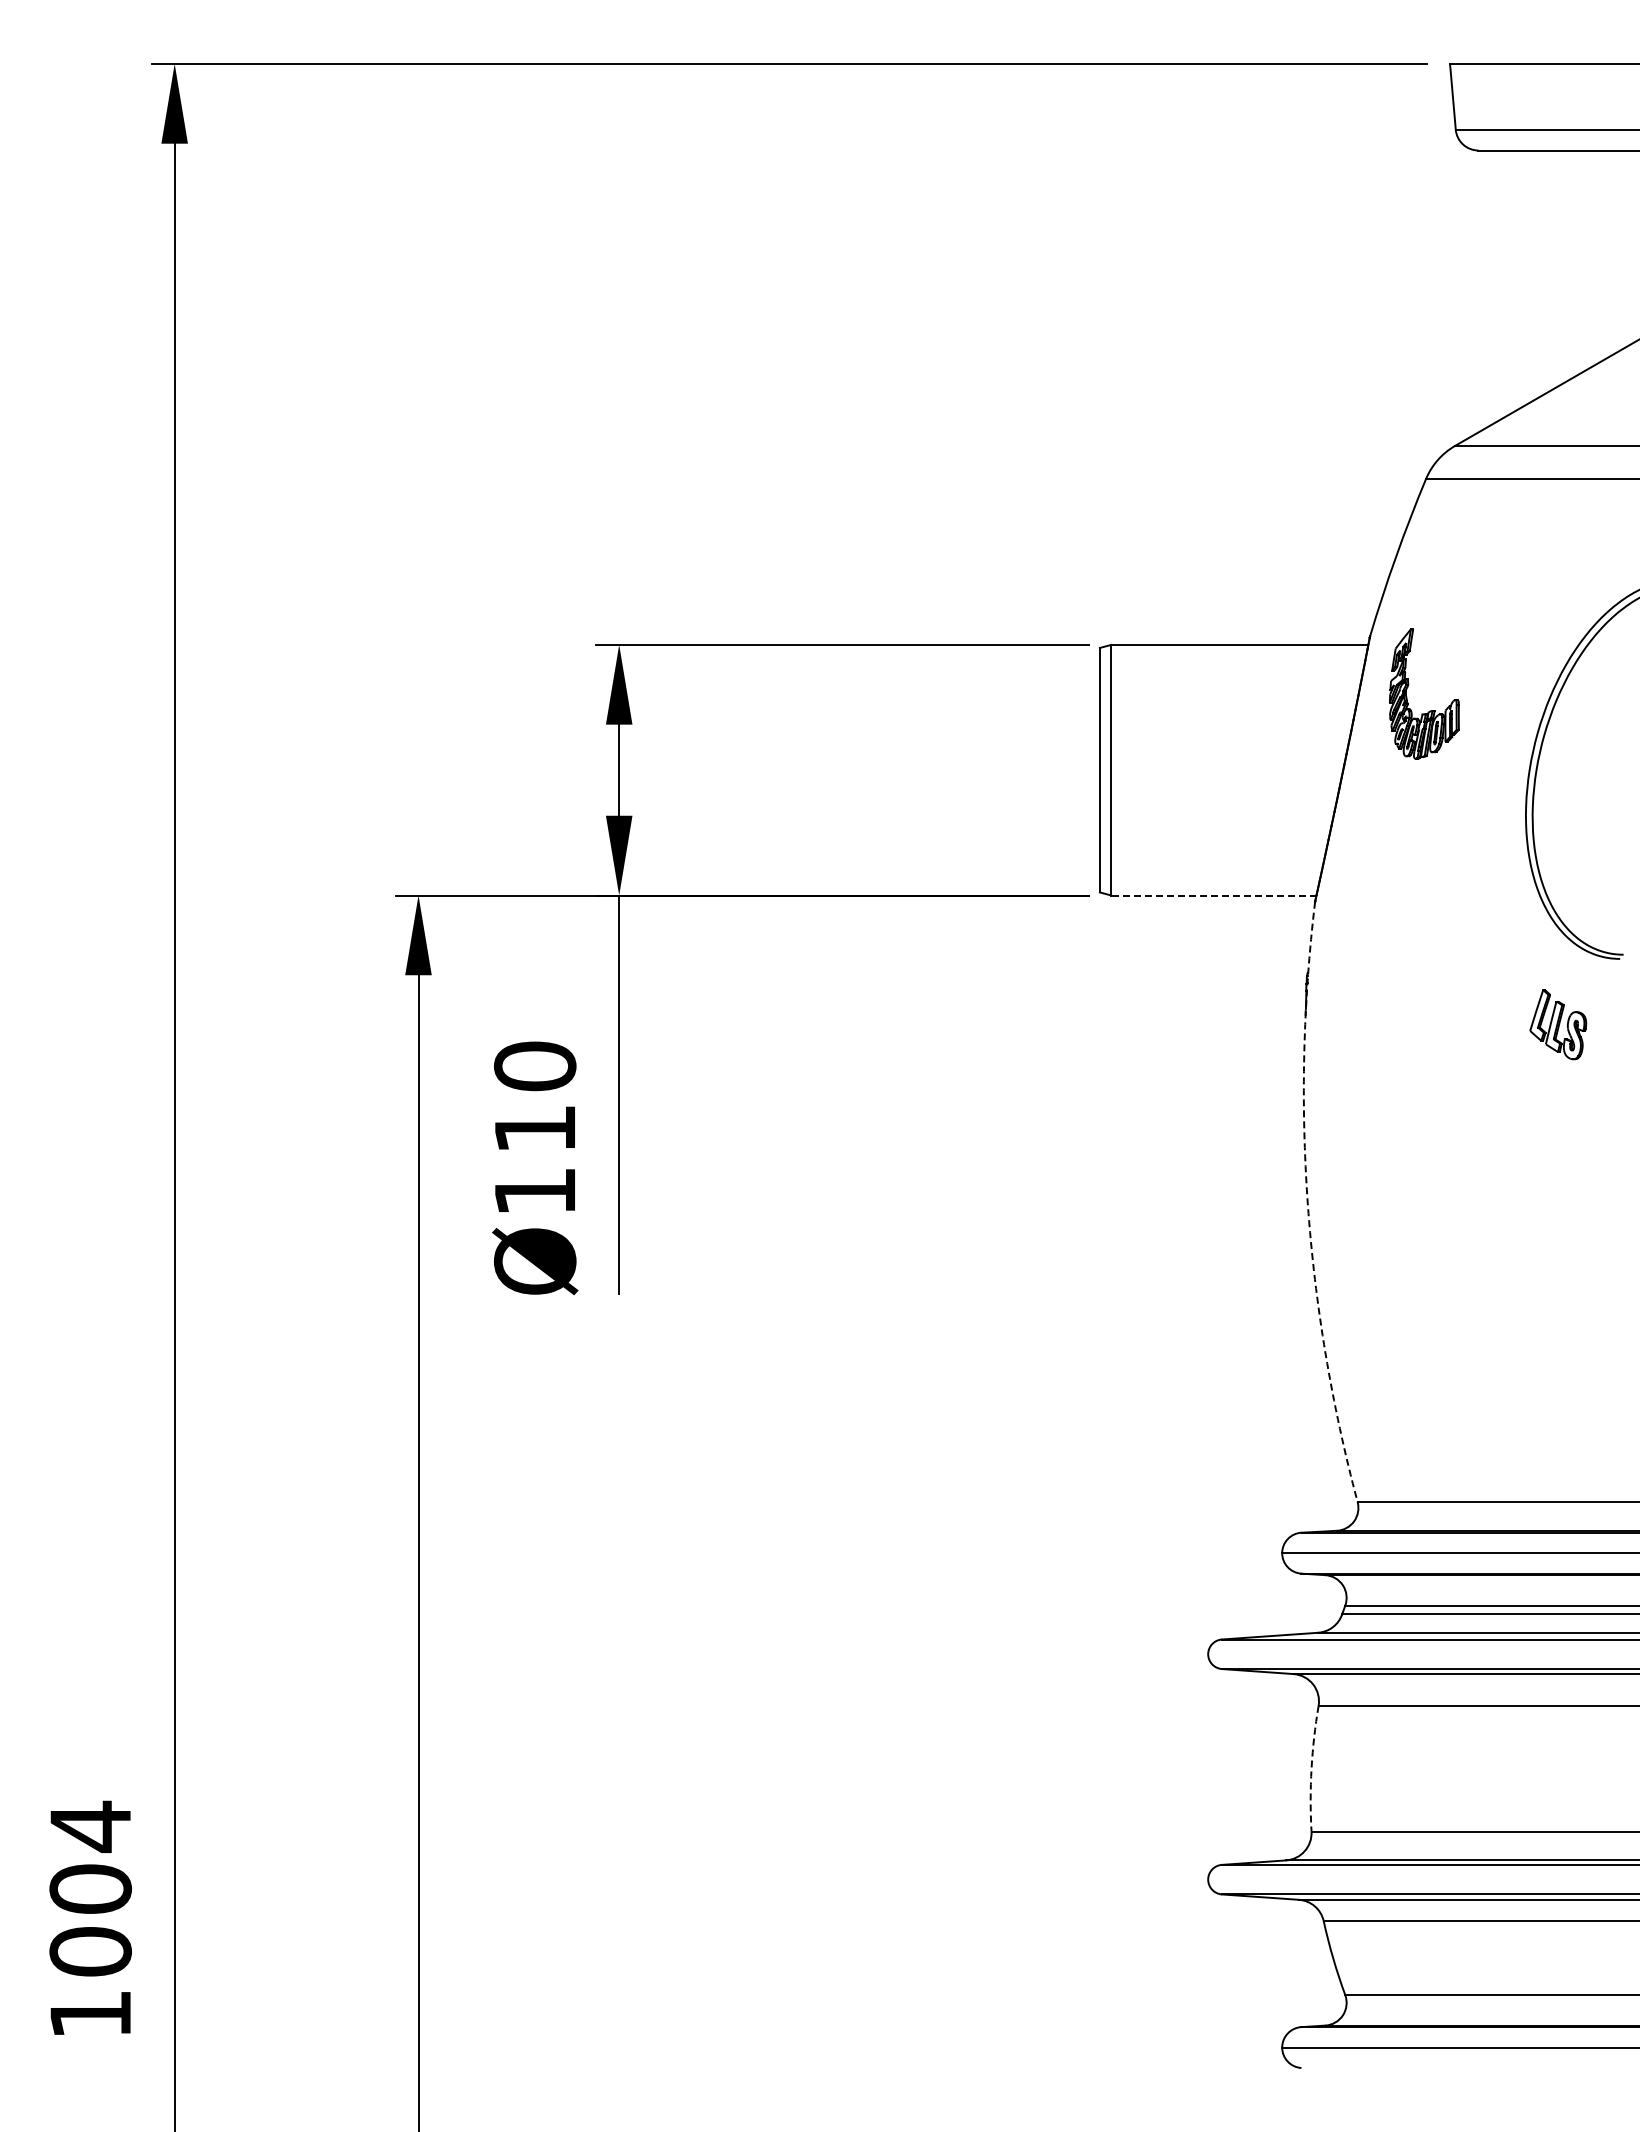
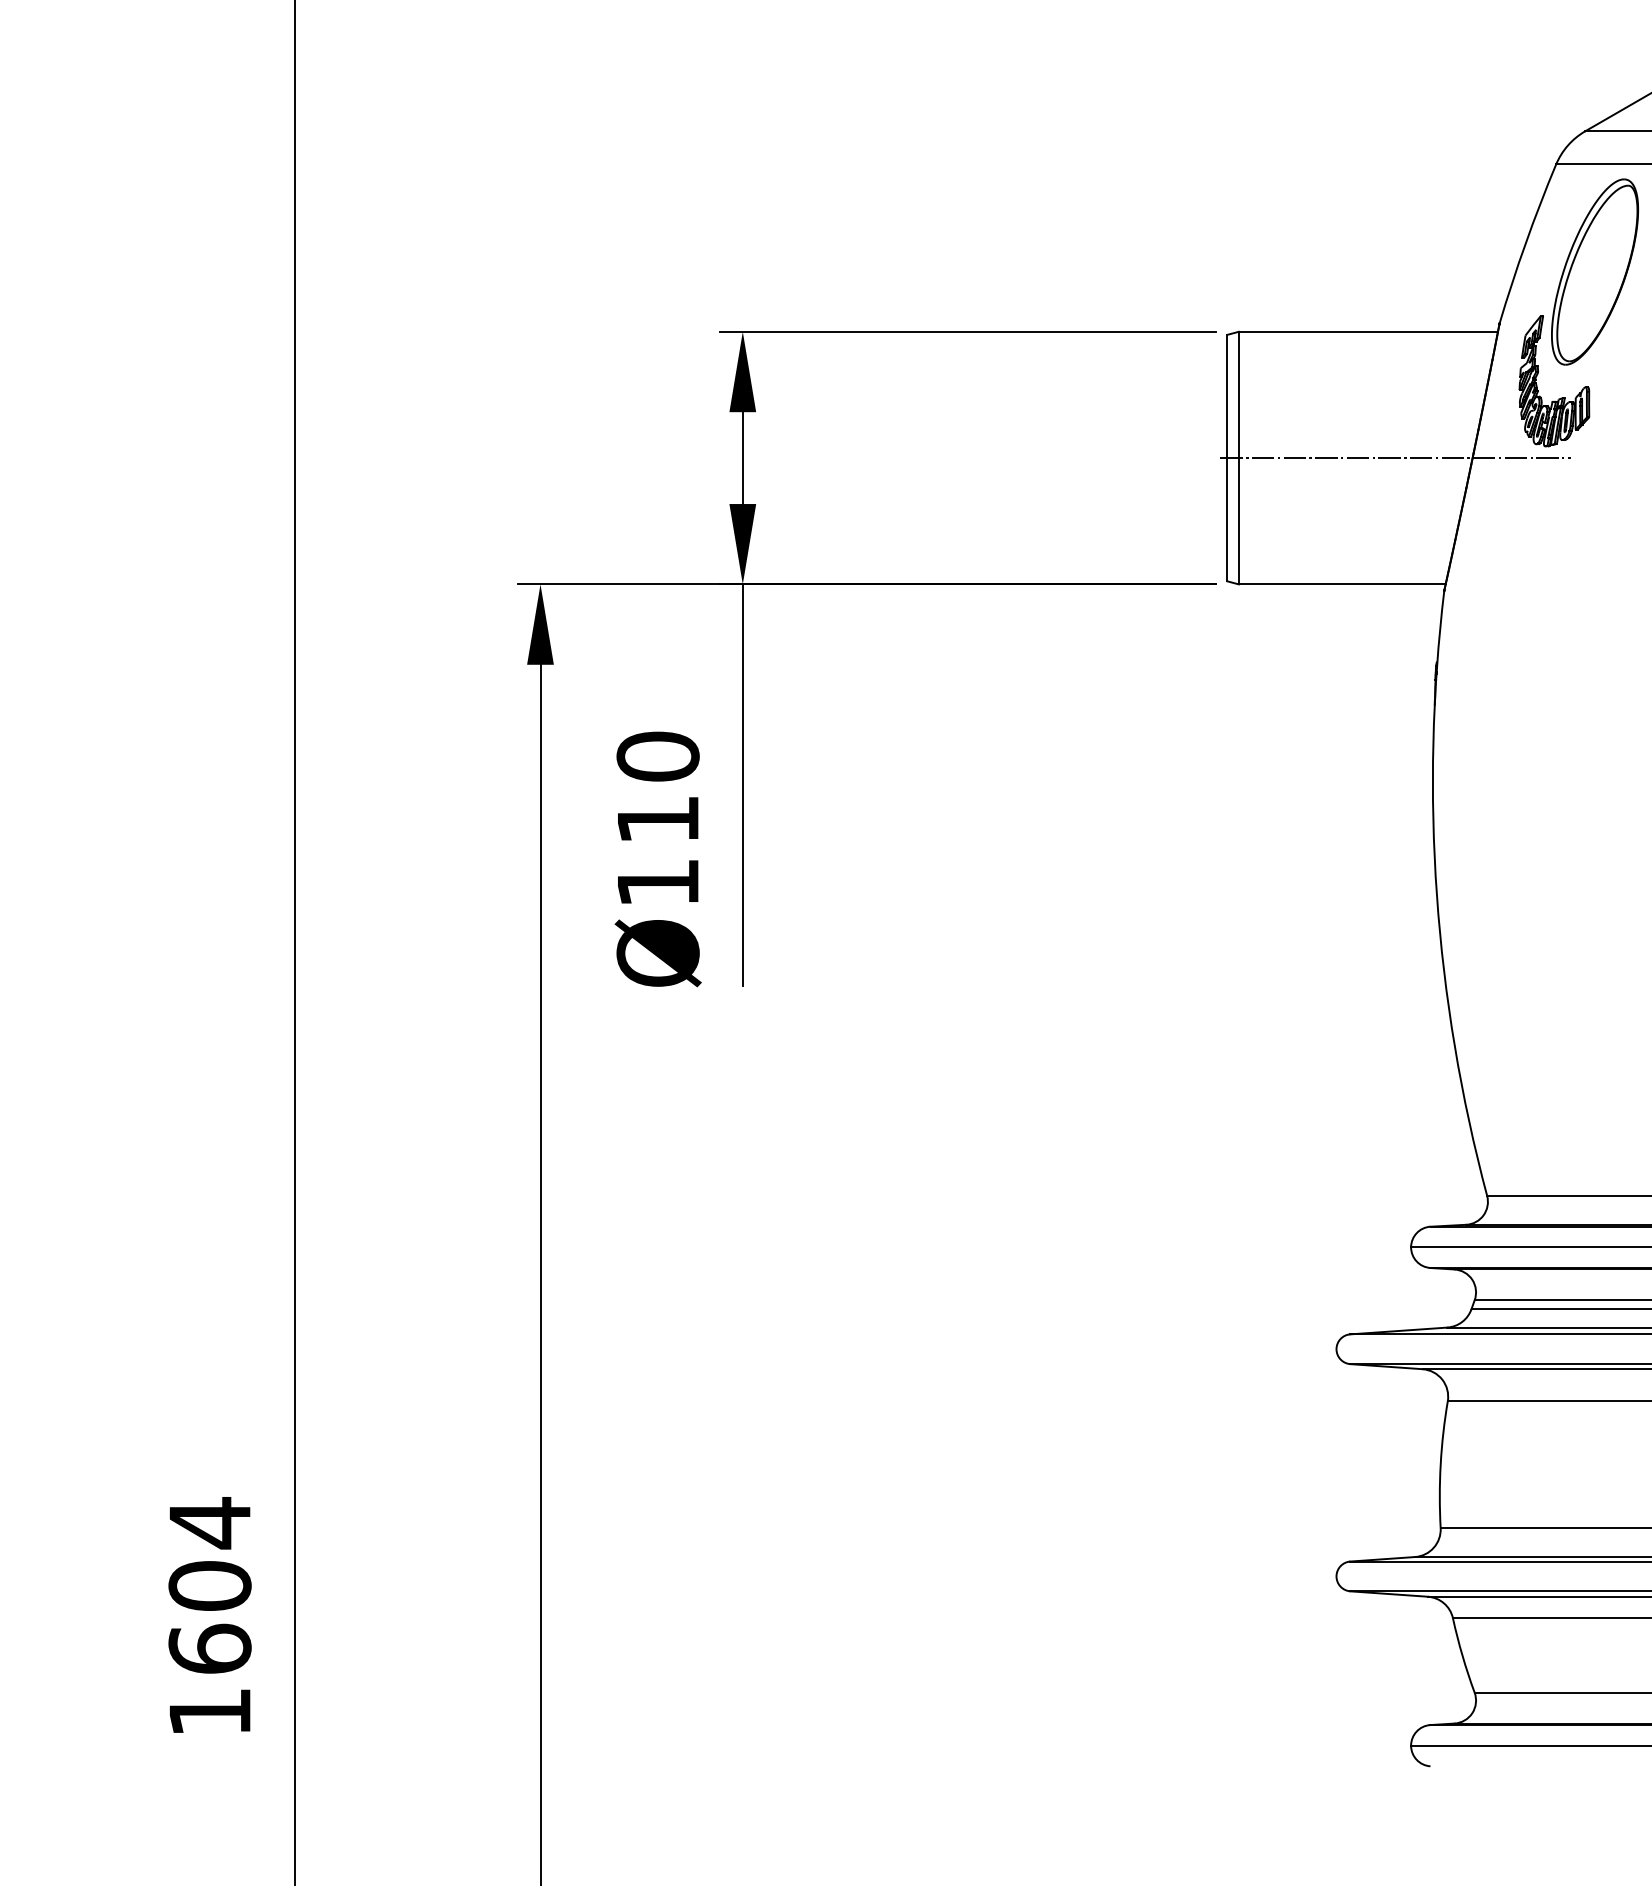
part: (1464, 585) -> (1594, 271), added
line: (1266, 770) -> (1395, 458), added
line: (1213, 895) -> (1341, 584), dashed -> solid
arc: (1307, 1204) -> (1436, 895), dashed -> solid
arc: (1311, 1768) -> (1440, 1464), dashed -> solid
text: (90, 1951) -> (209, 1648), 1004 -> 1604

